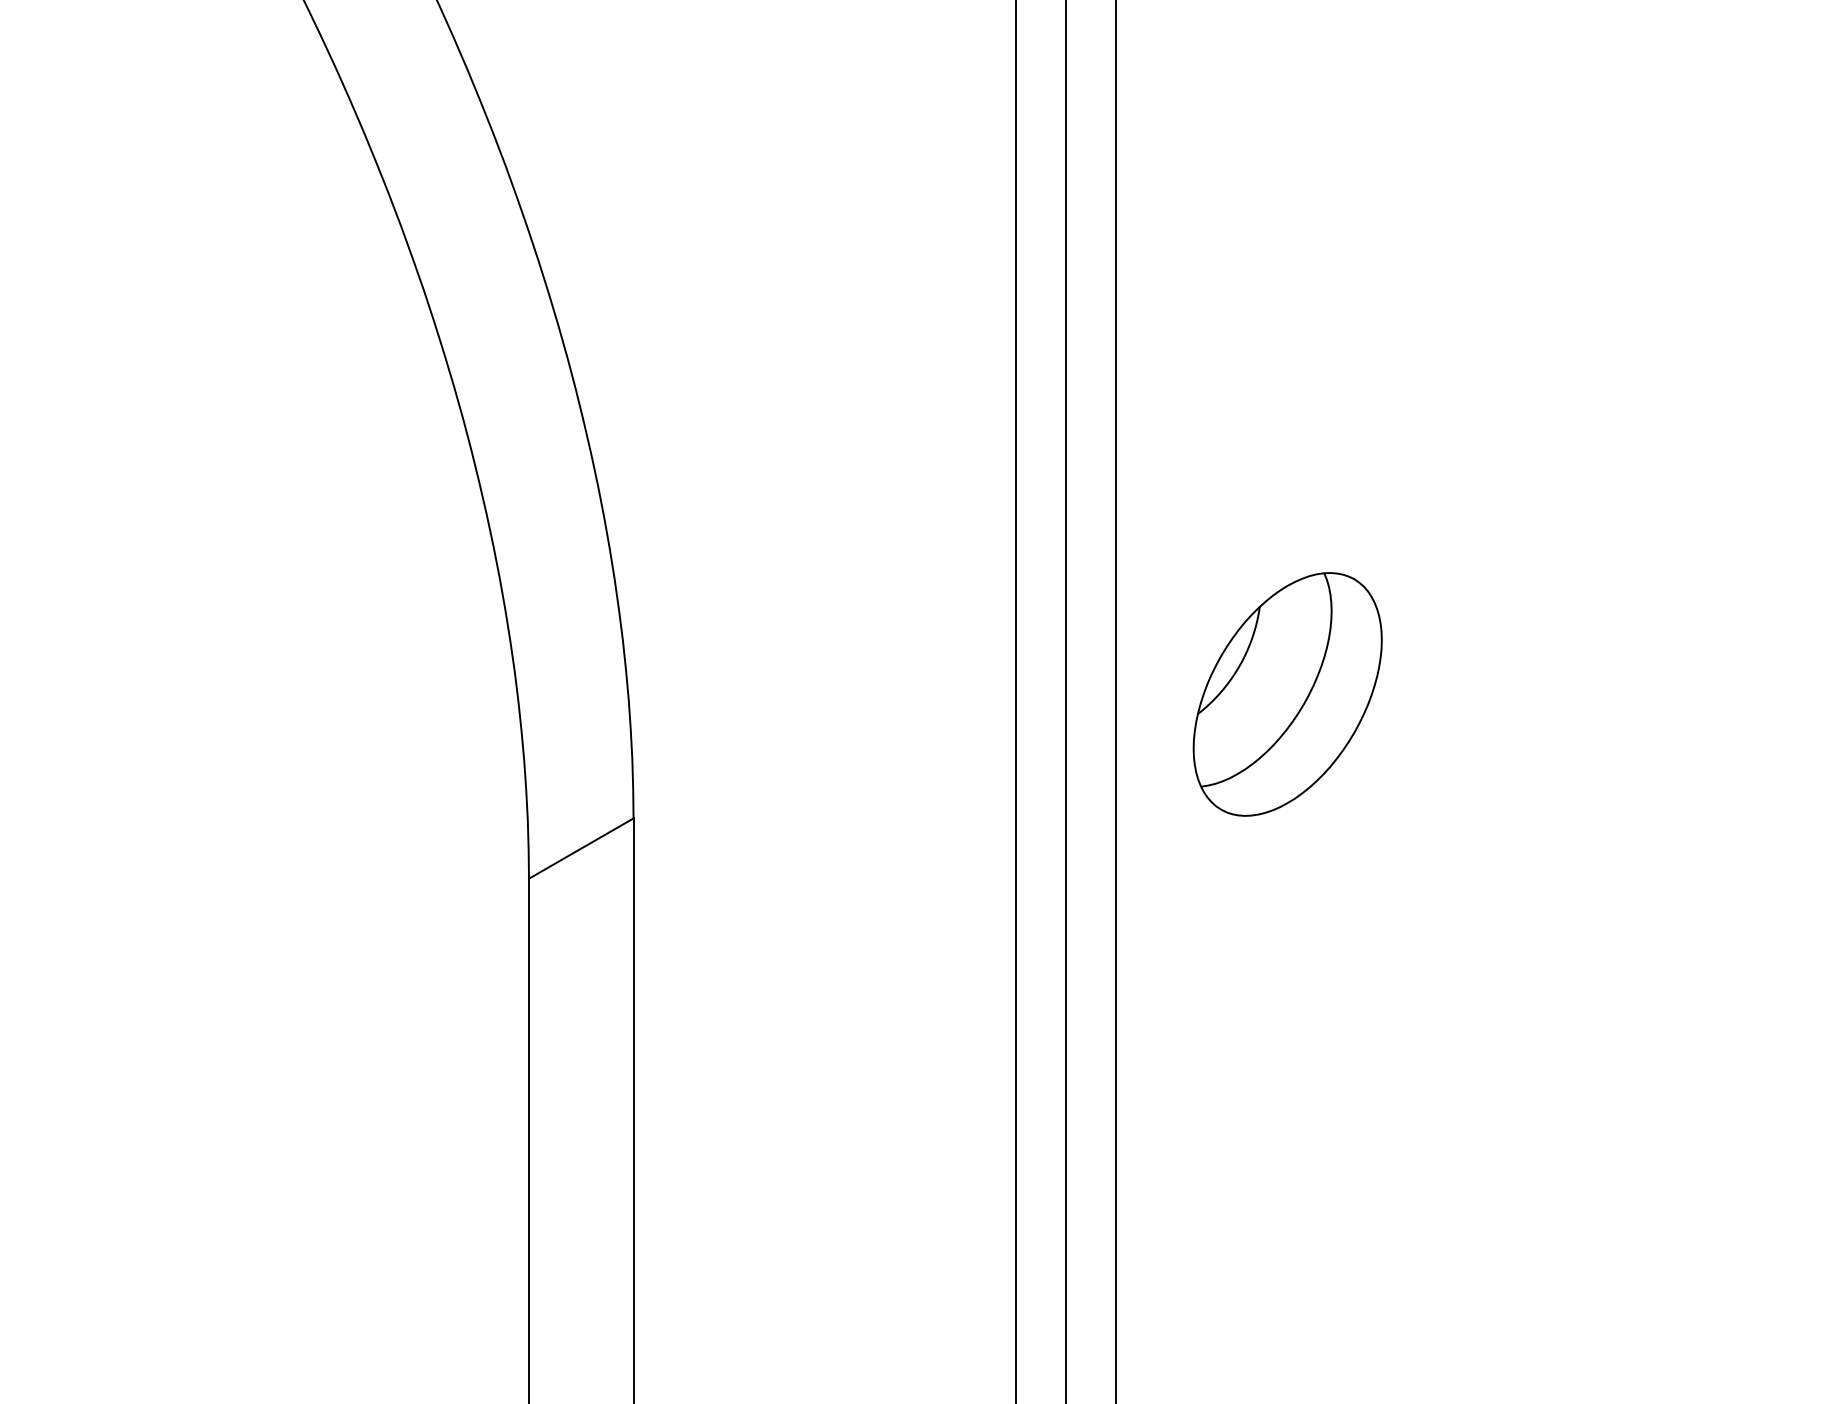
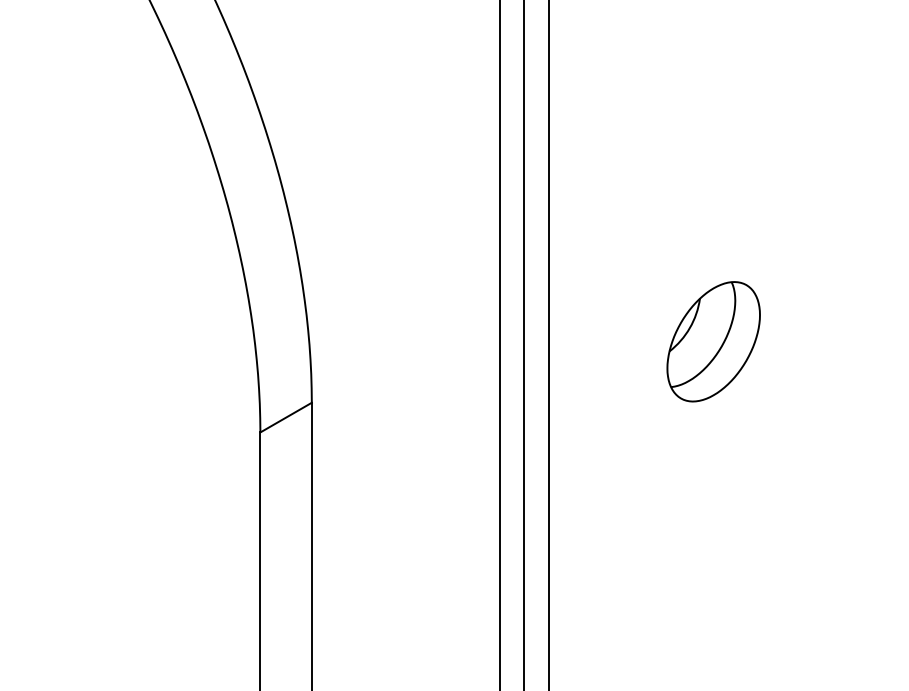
part: (1287, 693) -> (713, 341), moved

